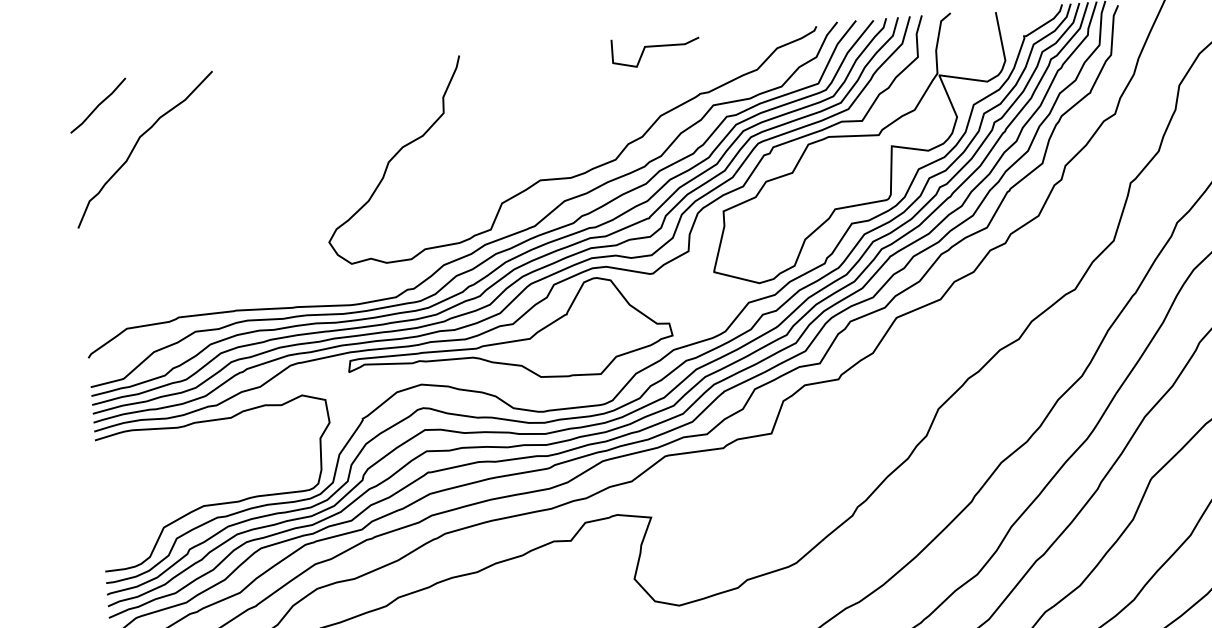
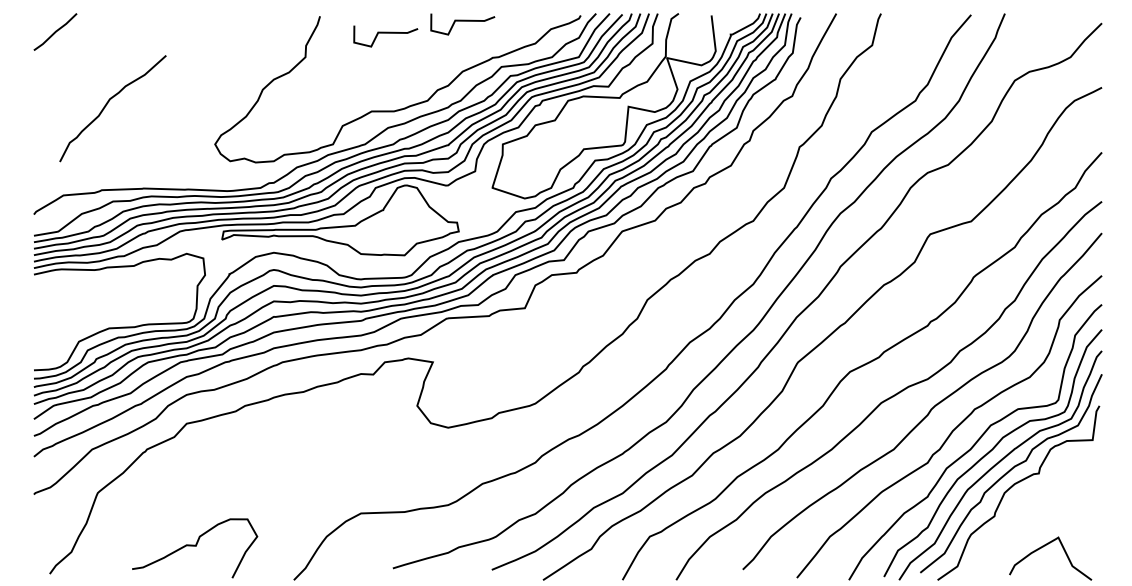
curve: (550, 72) -> (385, 33), added
curve: (136, 147) -> (106, 106), moved

